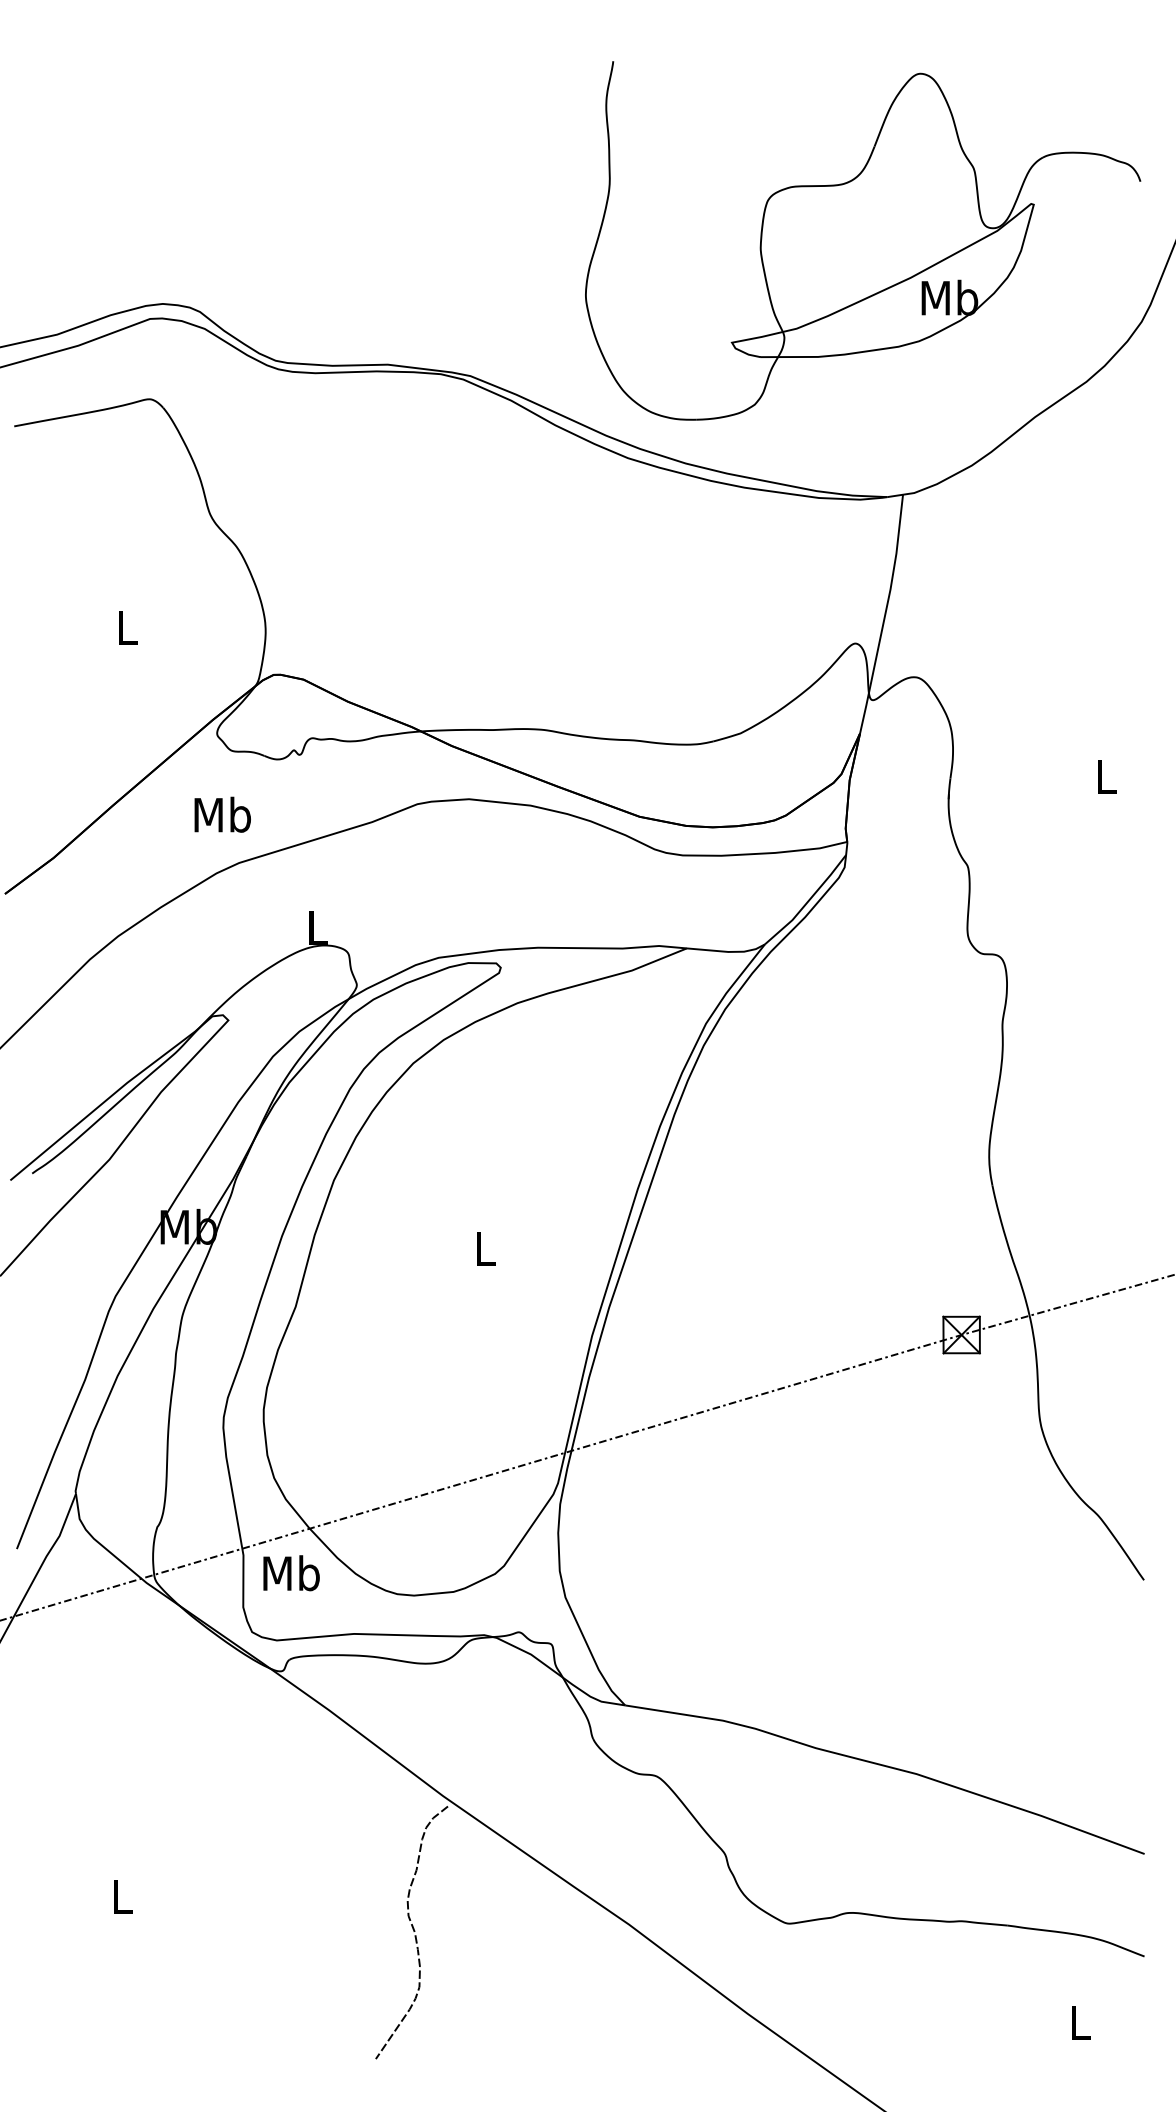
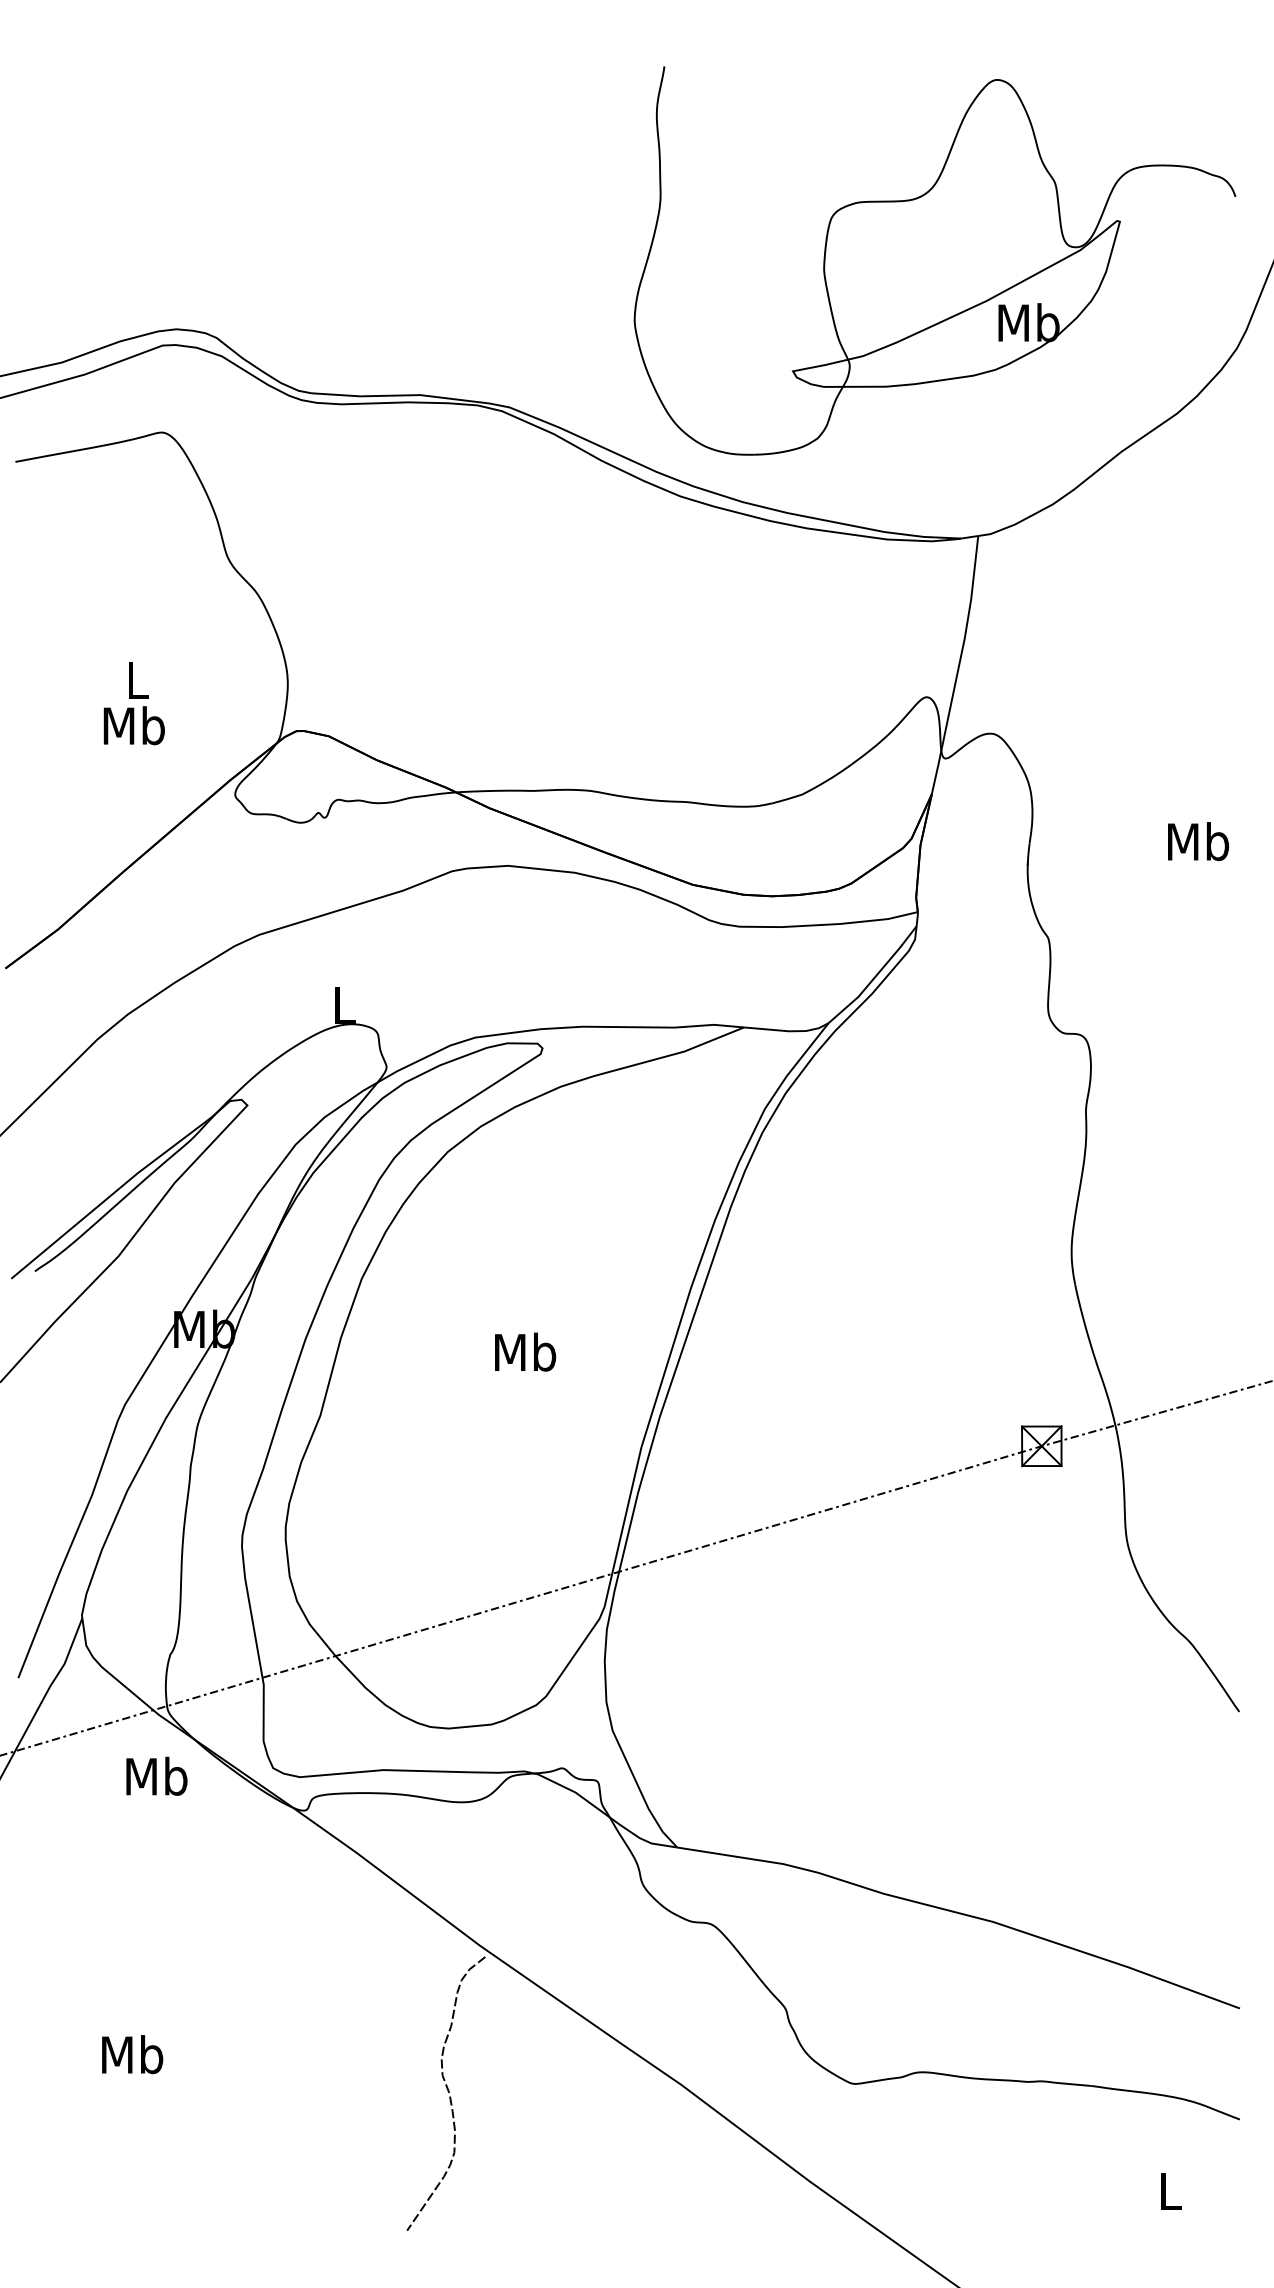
text: (1106, 776) -> (1198, 841), L -> Mb
text: (221, 814) -> (133, 725), moved
text: (485, 1247) -> (525, 1351), L -> Mb
text: (291, 1572) -> (156, 1775), moved
text: (122, 1896) -> (132, 2054), L -> Mb

